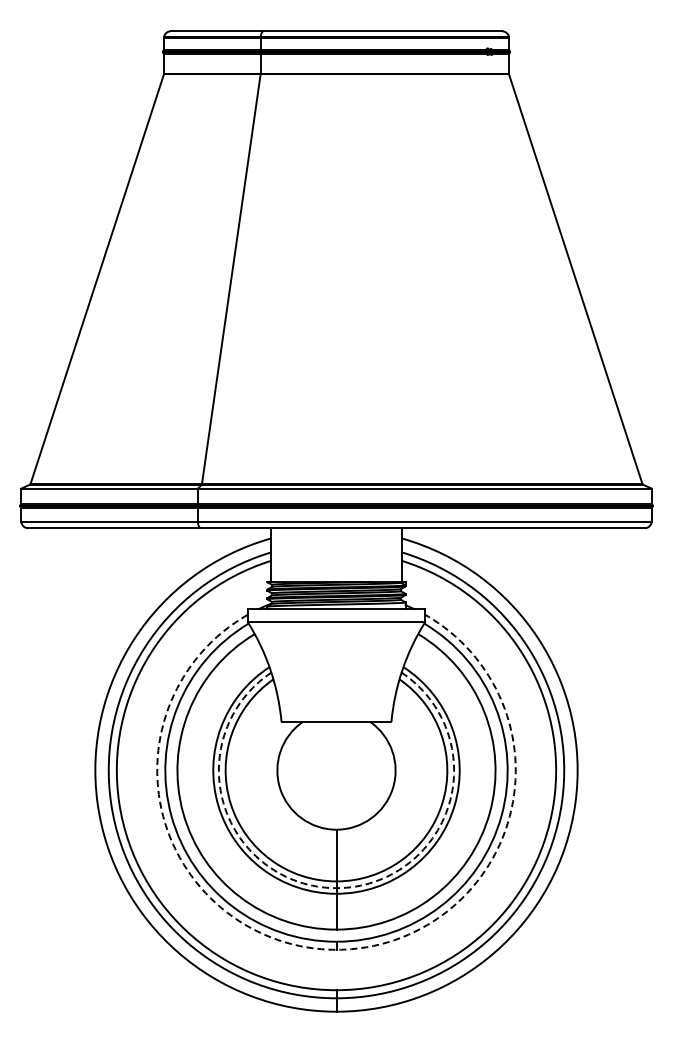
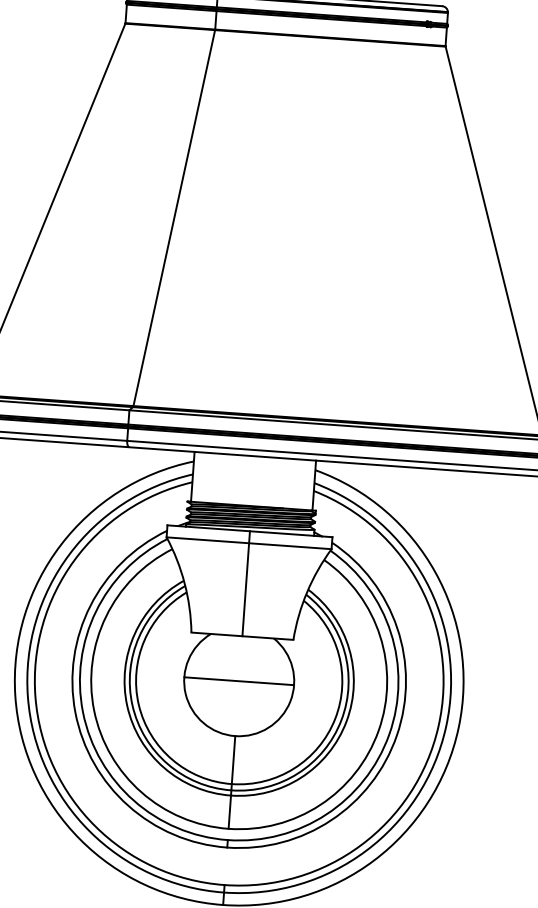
line: (336, 665) -> (246, 583), added
line: (336, 770) -> (239, 681), added
arc: (336, 888) -> (231, 790), dashed -> solid
arc: (336, 949) -> (227, 847), dashed -> solid

